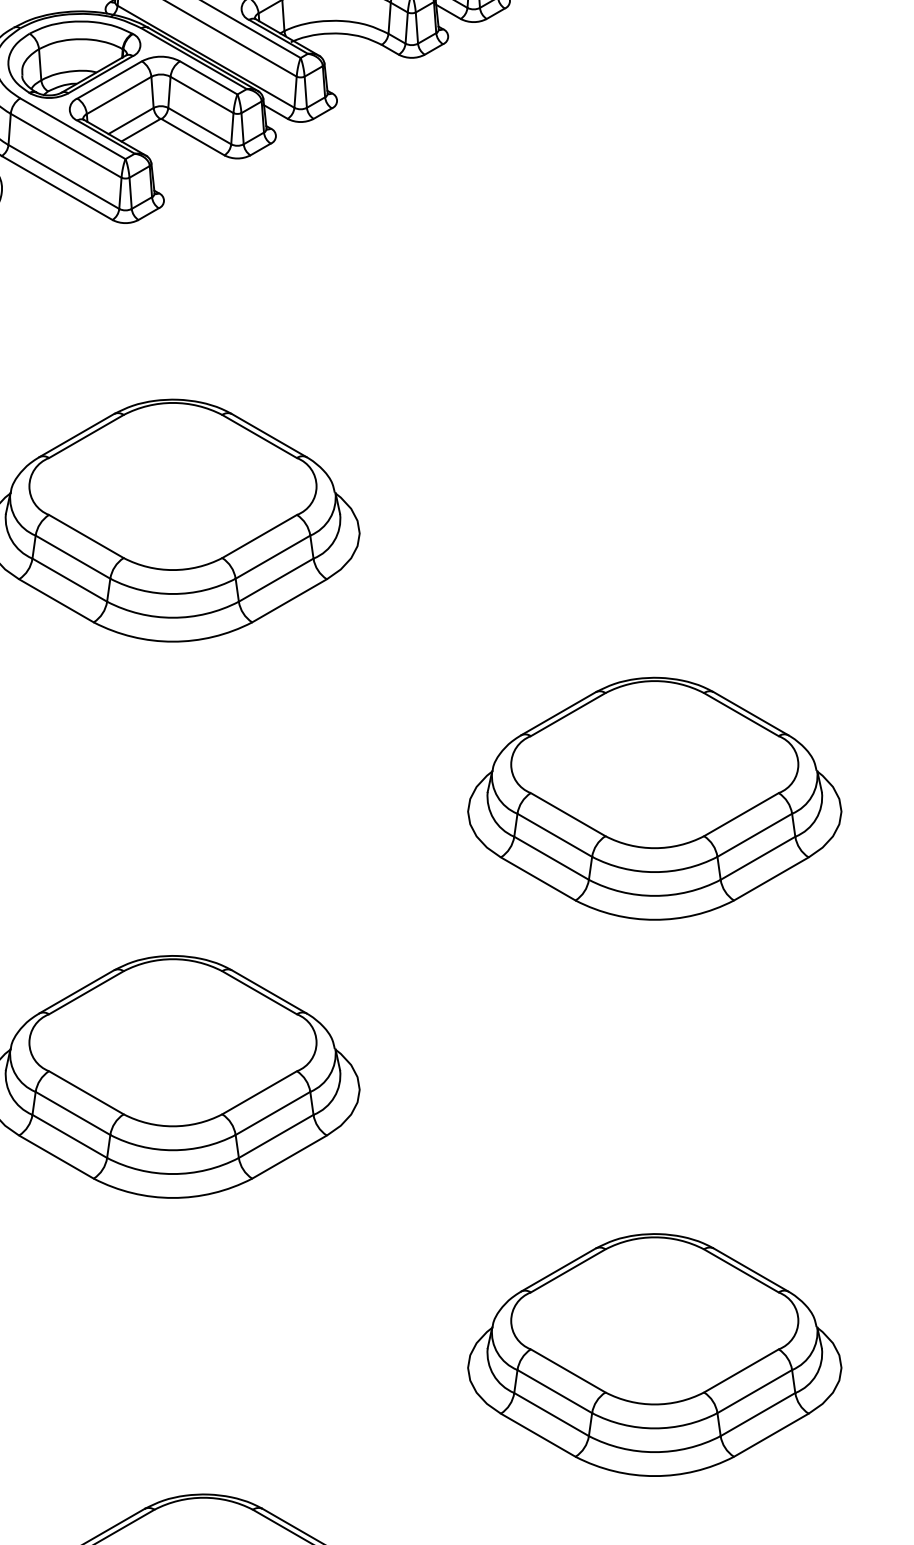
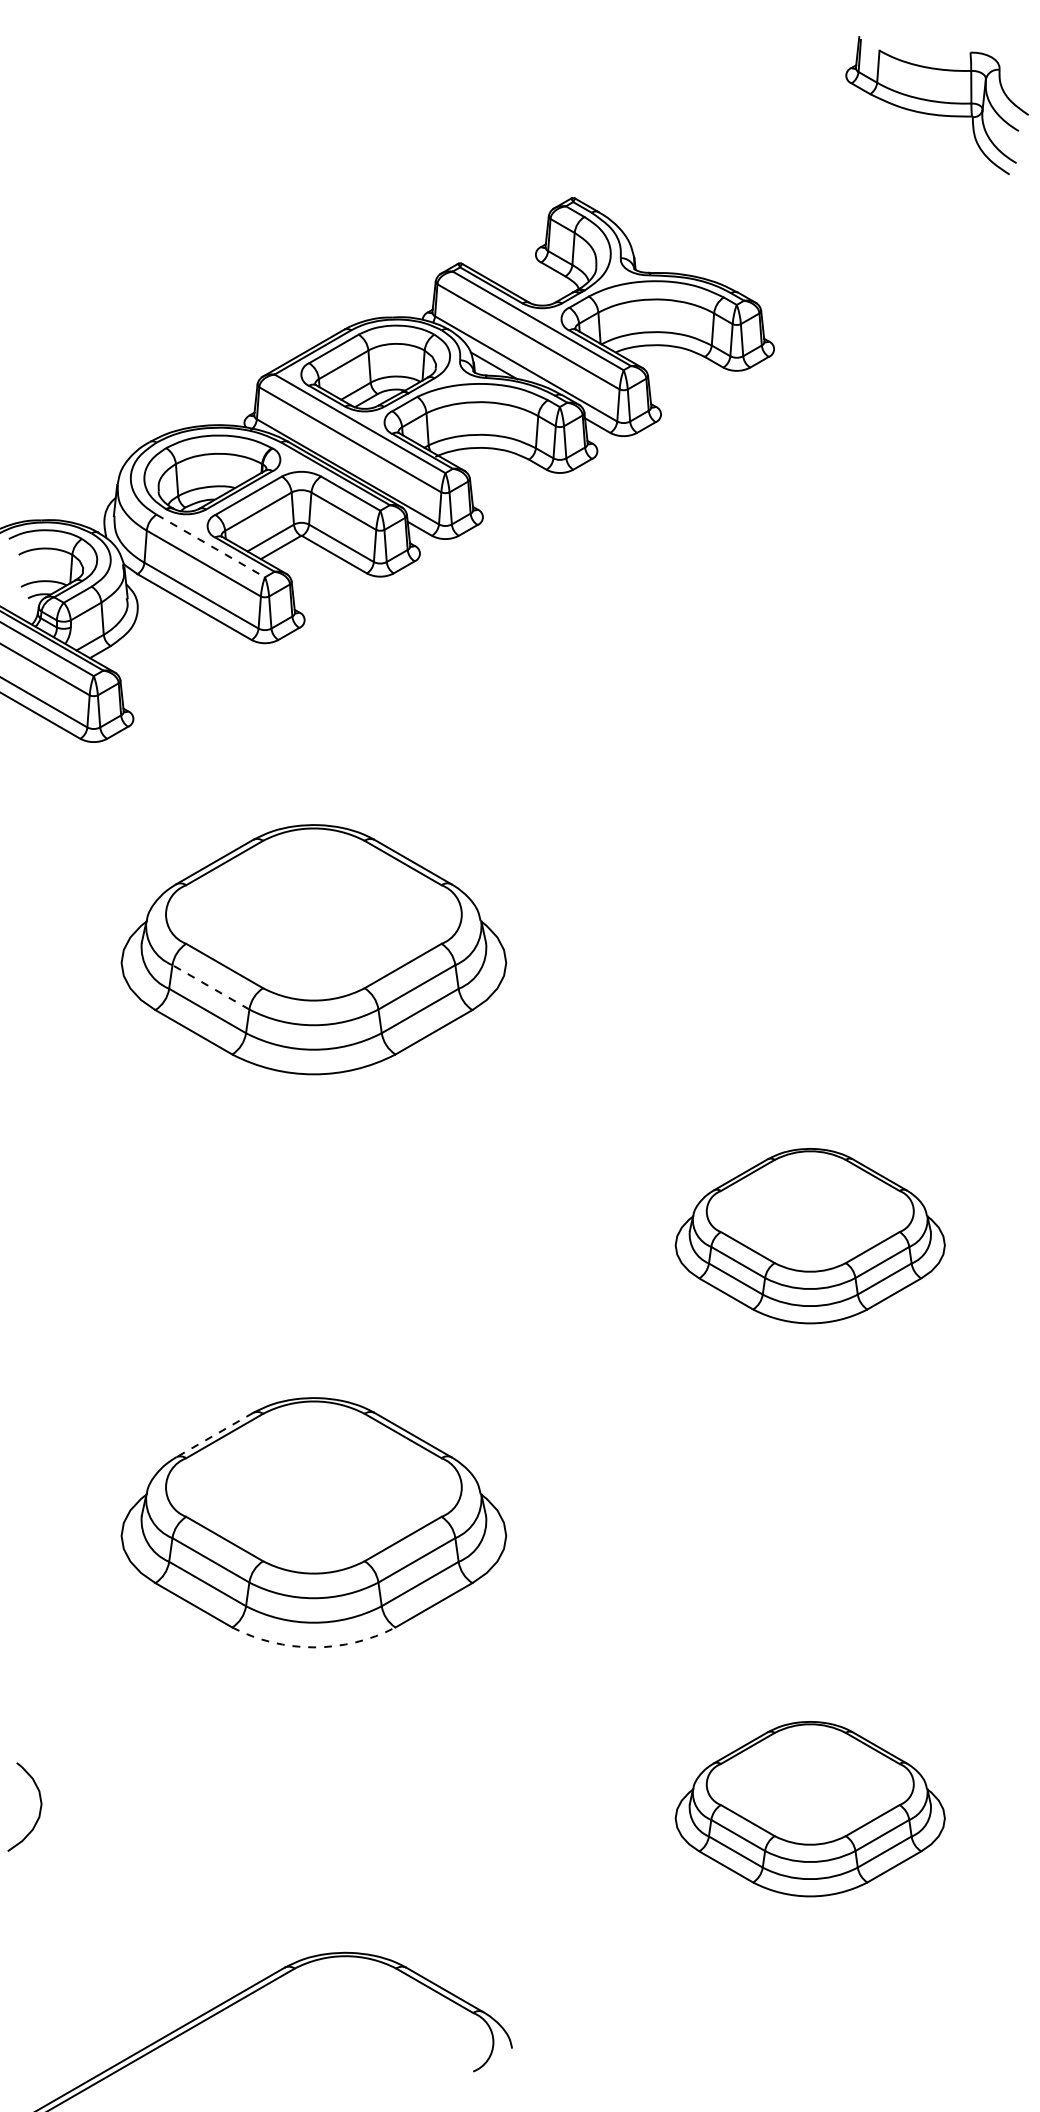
line: (72, 129) -> (210, 546), solid -> dashed
line: (72, 557) -> (210, 987), solid -> dashed
part: (655, 798) -> (810, 1235), size x0.7
line: (76, 992) -> (214, 1435), solid -> dashed
arc: (172, 1198) -> (313, 1647), solid -> dashed
part: (655, 1354) -> (810, 1808), size x0.7

